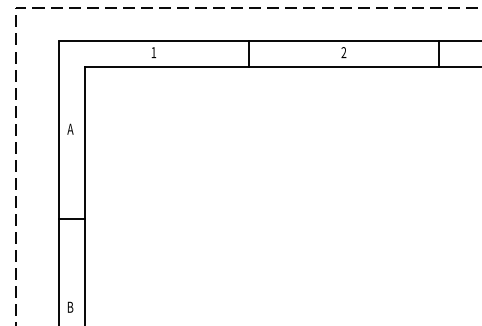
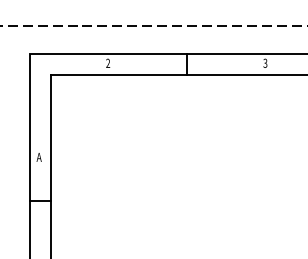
text: (153, 52) -> (107, 63), 1 -> 2
text: (343, 52) -> (265, 63), 2 -> 3
text: (70, 128) -> (39, 156), moved

